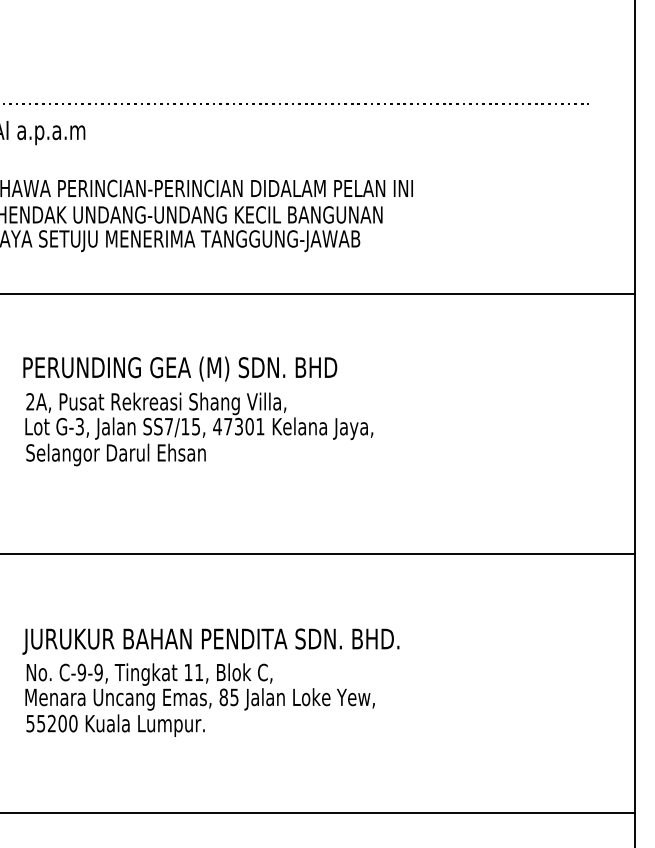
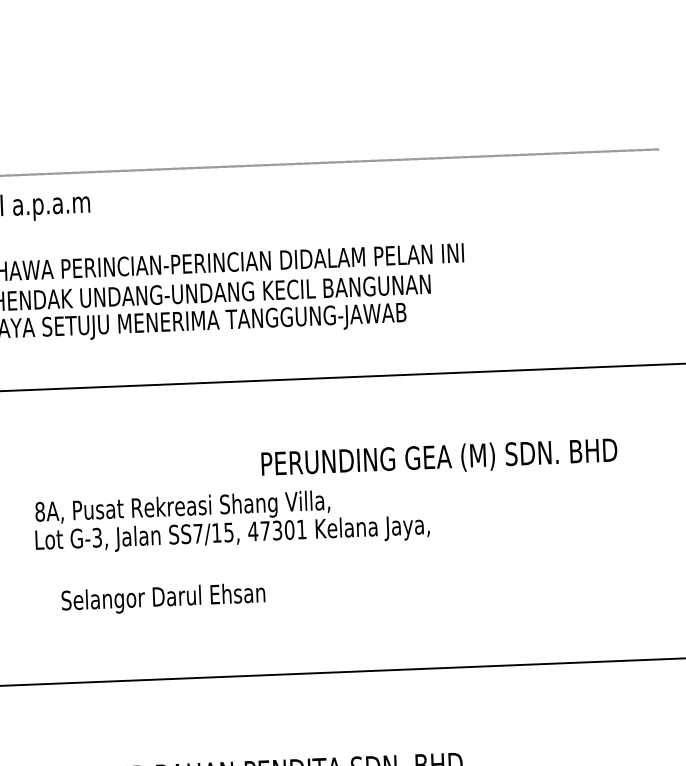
text: (180, 368) -> (439, 458), moved
text: (30, 401) -> (40, 511), 2A, -> 8A,
text: (115, 454) -> (162, 598), moved

